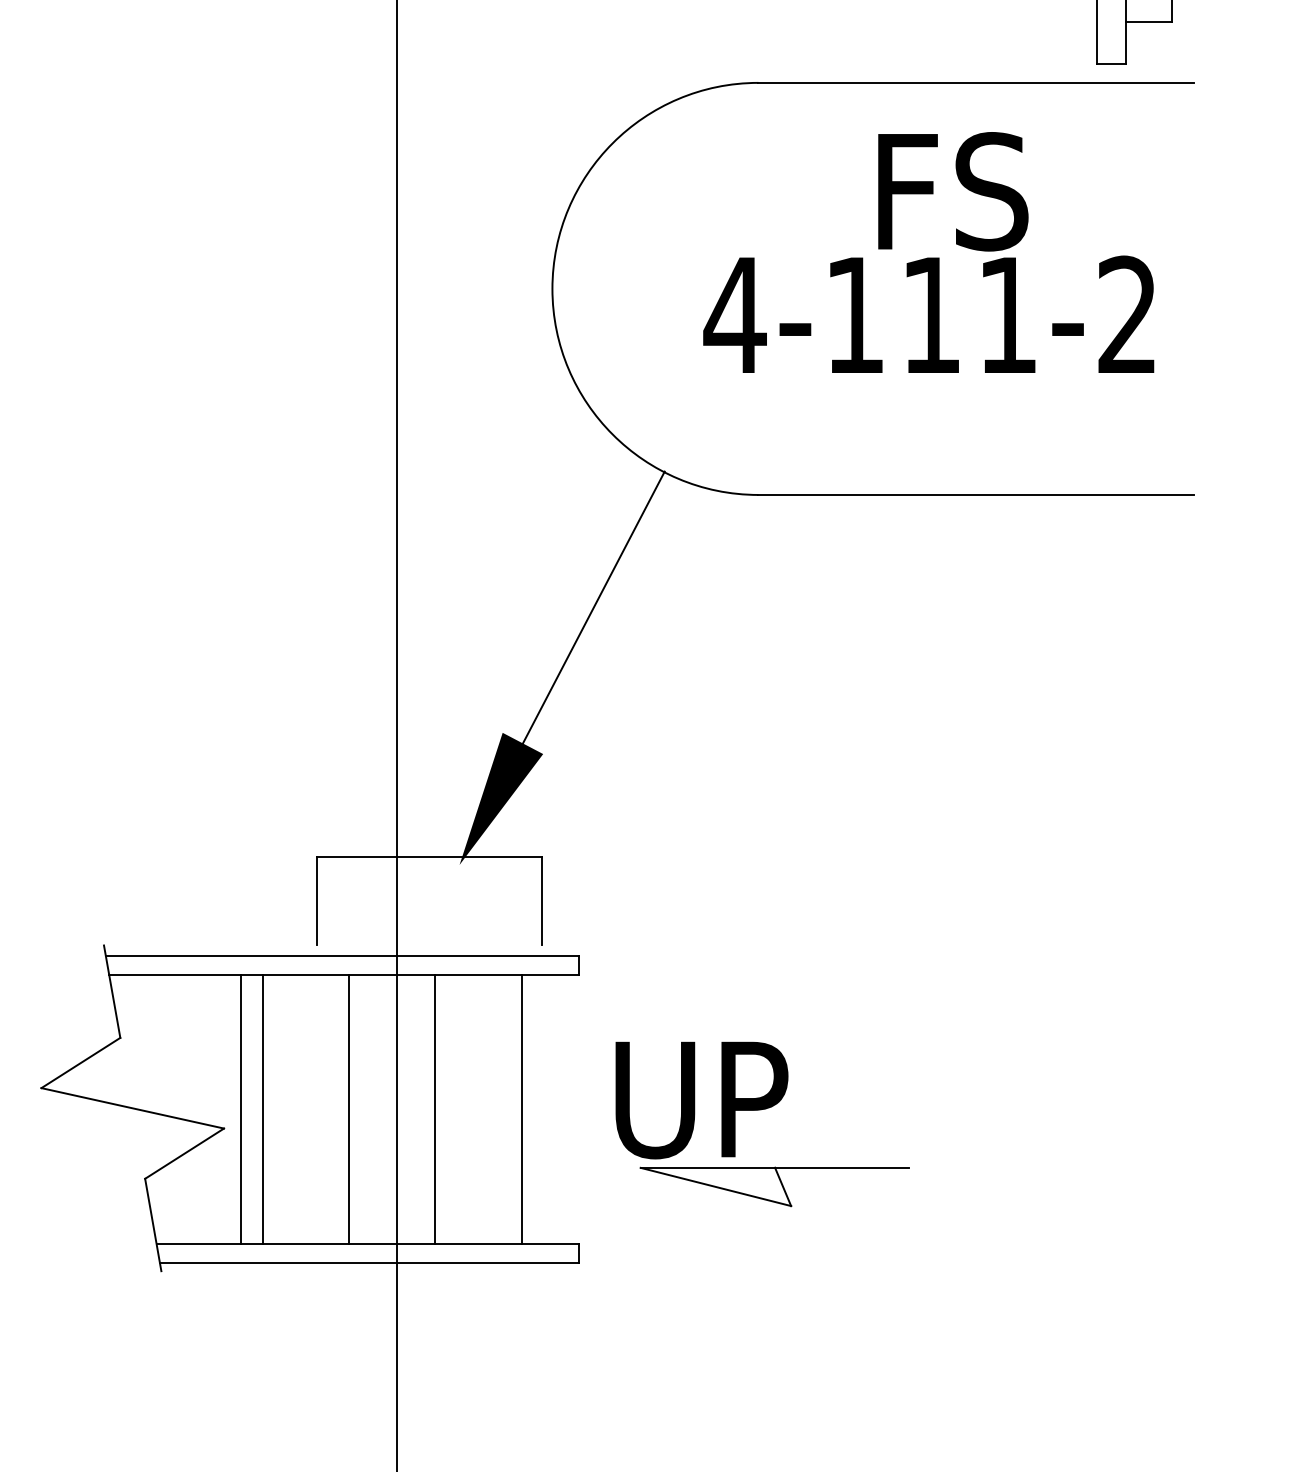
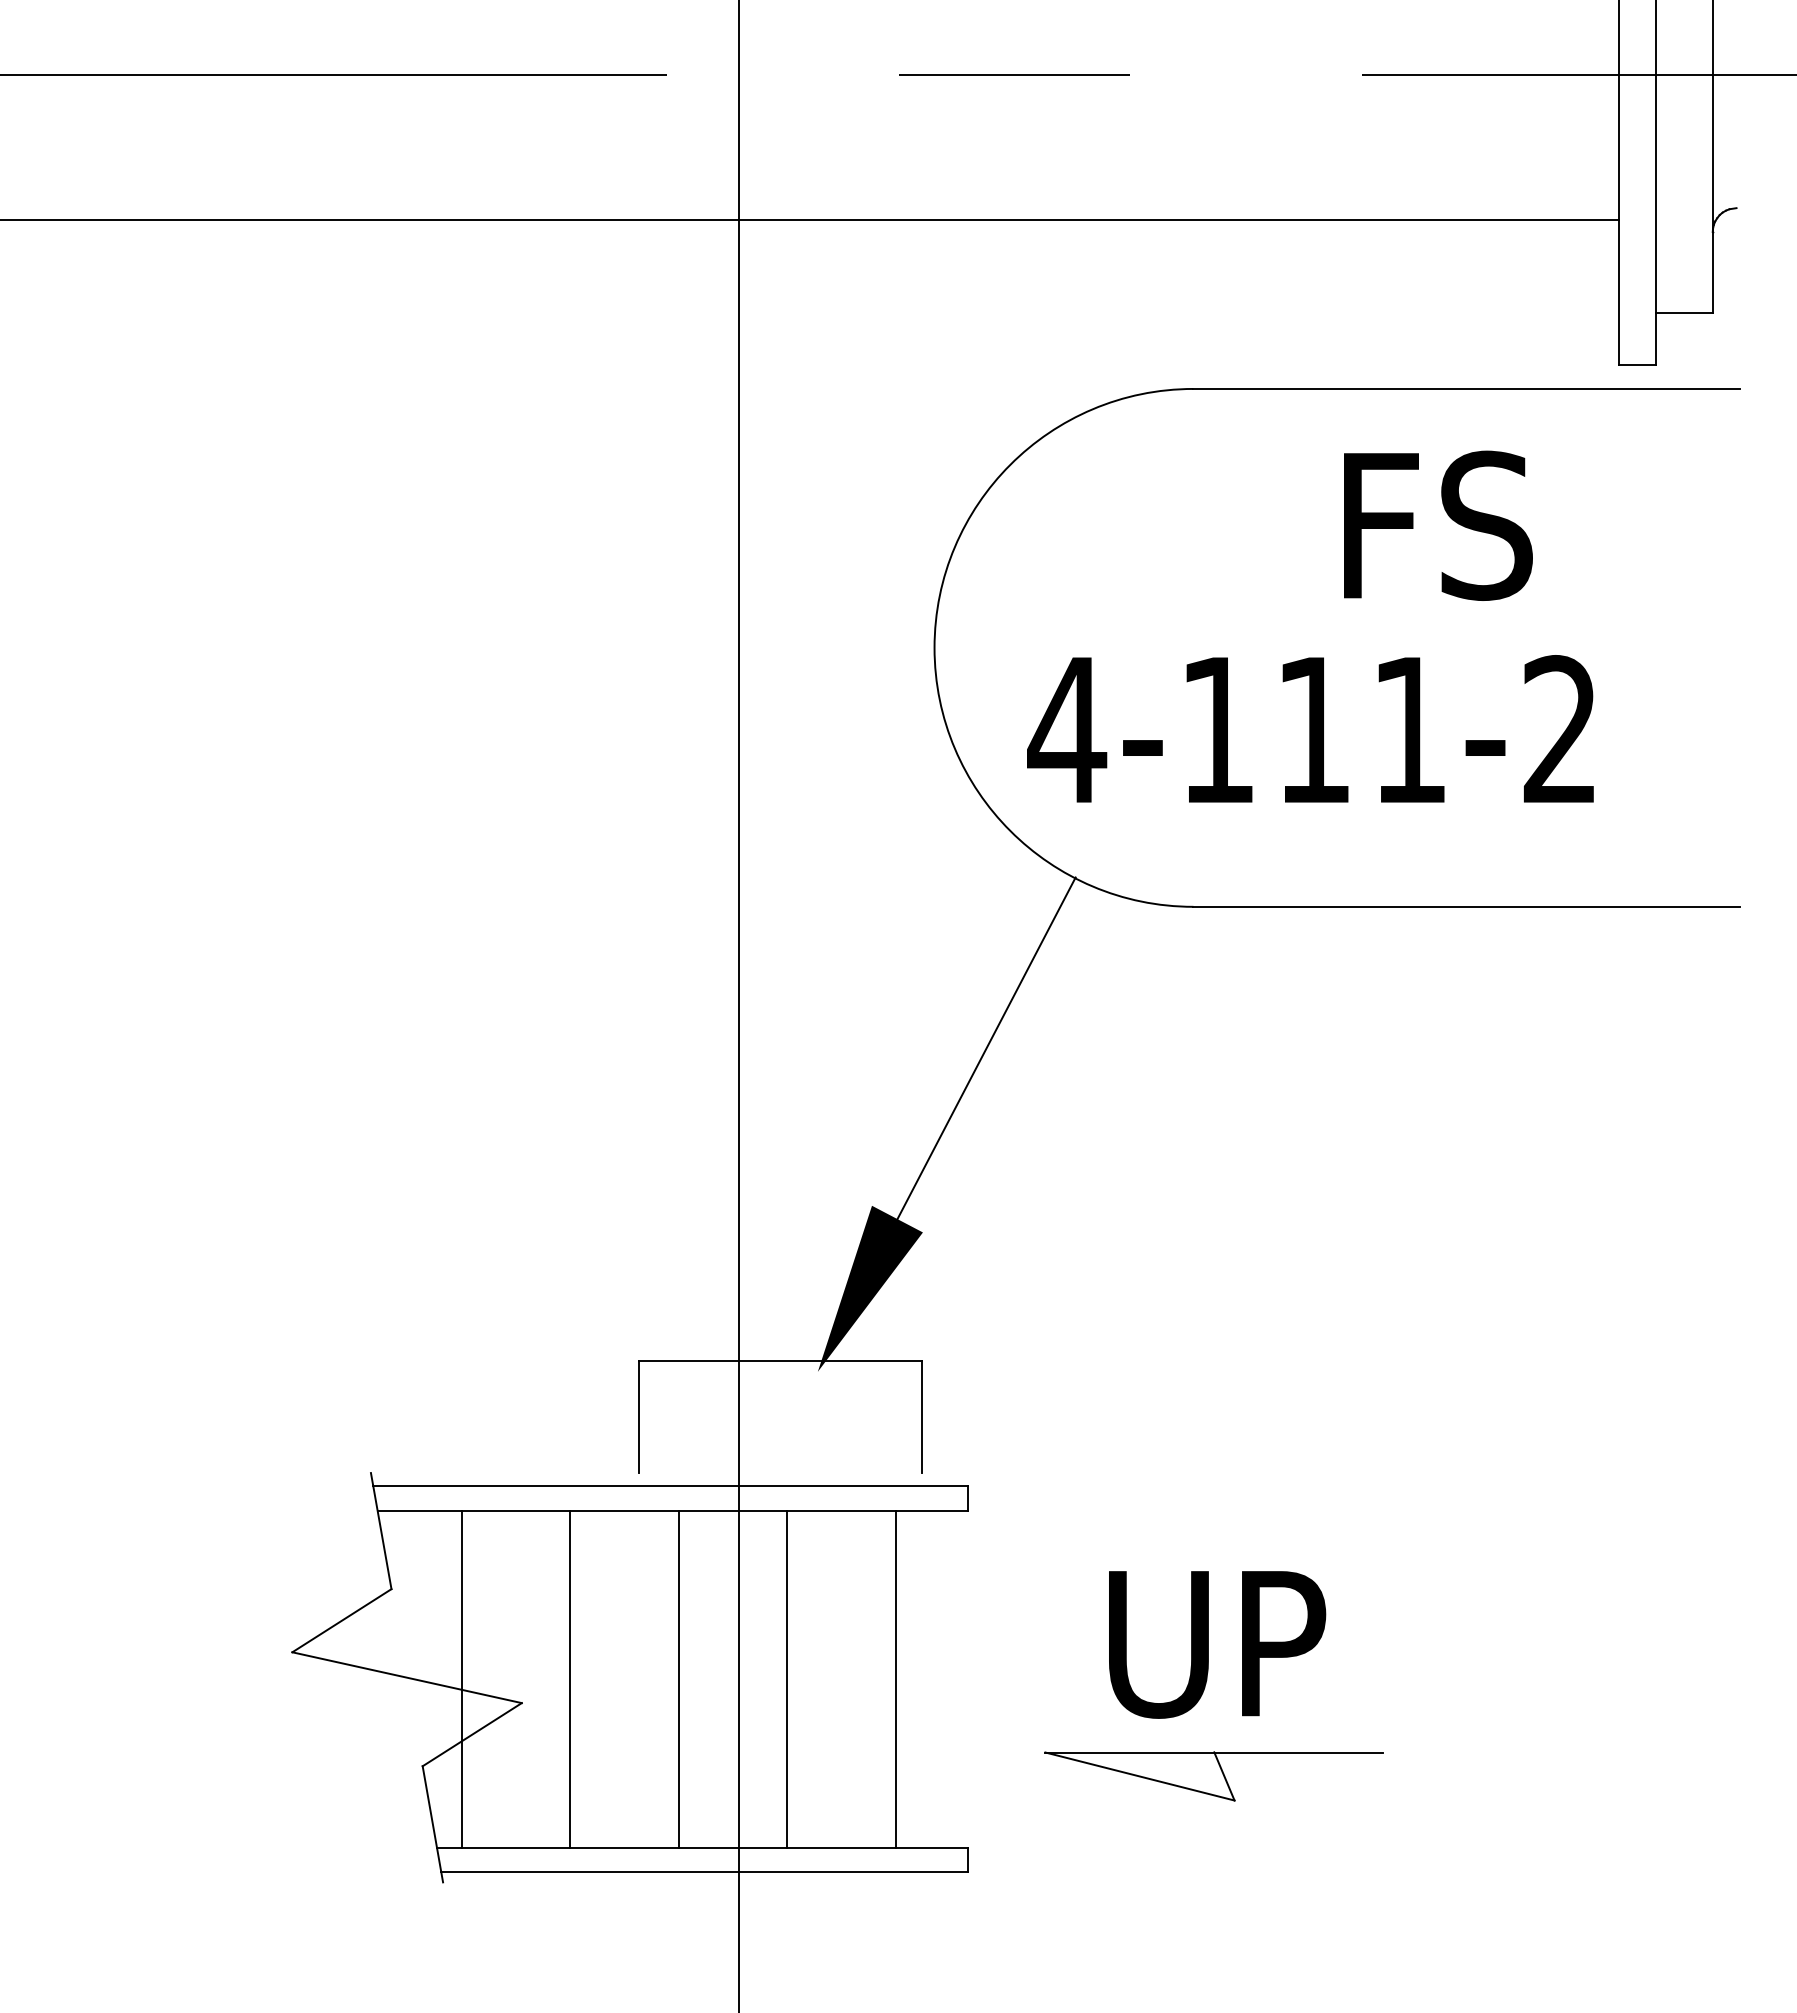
text: (928, 314) -> (1310, 728), moved
text: (701, 1100) -> (1217, 1644), moved
line: (241, 1109) -> (461, 1679), moved

